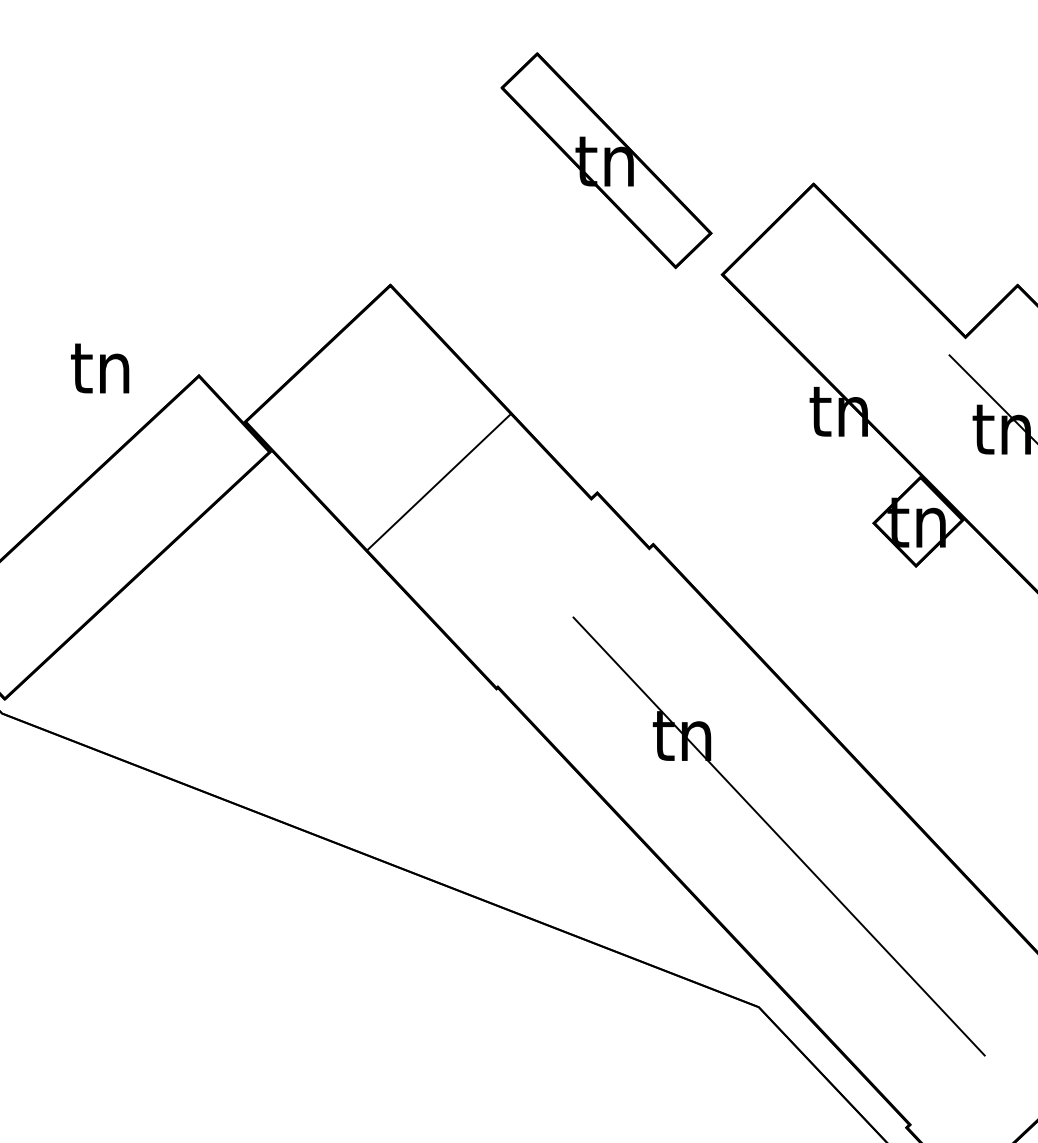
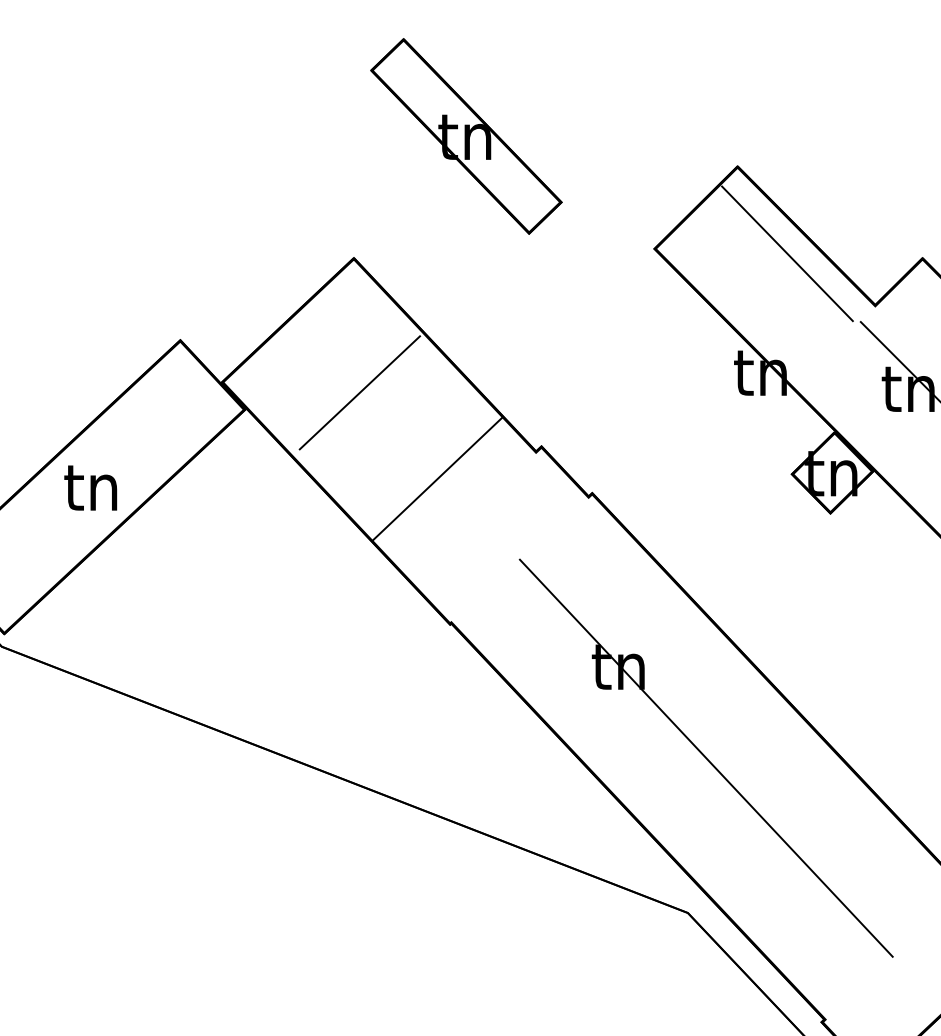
part: (606, 160) -> (466, 136), moved
line: (868, 279) -> (787, 253), added
text: (100, 368) -> (91, 488), moved
line: (396, 433) -> (359, 392), added
line: (438, 481) -> (437, 478), moved

